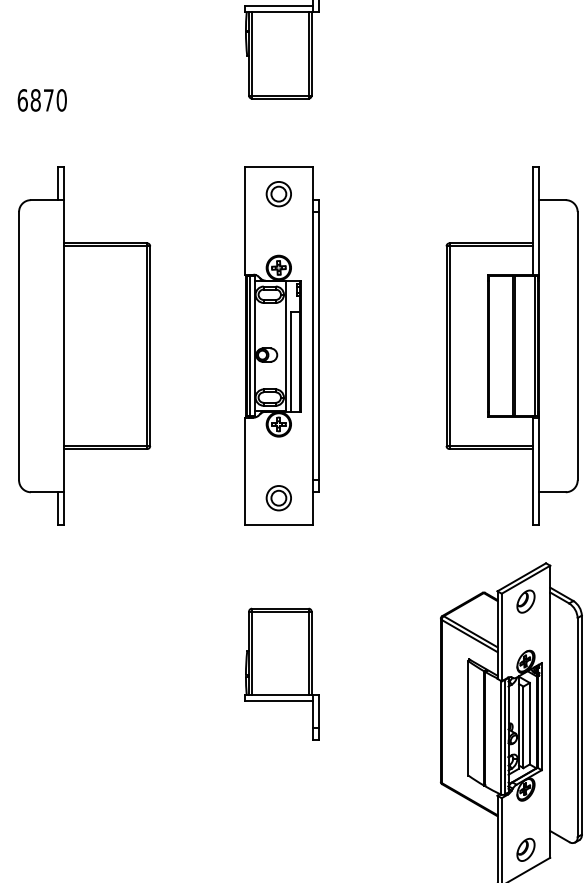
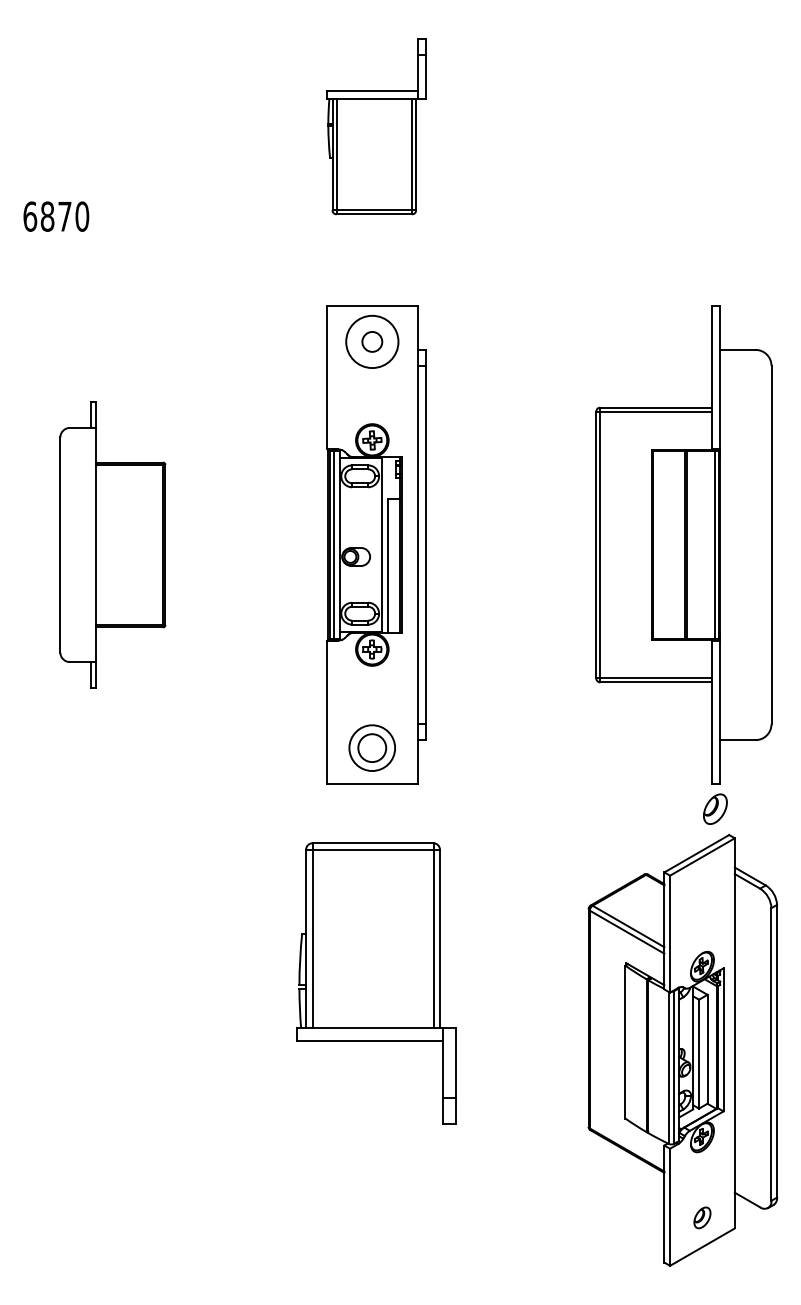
circle: (279, 193) -> (372, 341), size x1.6
part: (84, 345) -> (112, 544), size x0.6
part: (279, 497) -> (372, 747), size x1.4
part: (526, 601) -> (715, 808), moved
part: (281, 673) -> (376, 982), size x1.6
part: (526, 849) -> (702, 1217), size x0.7

